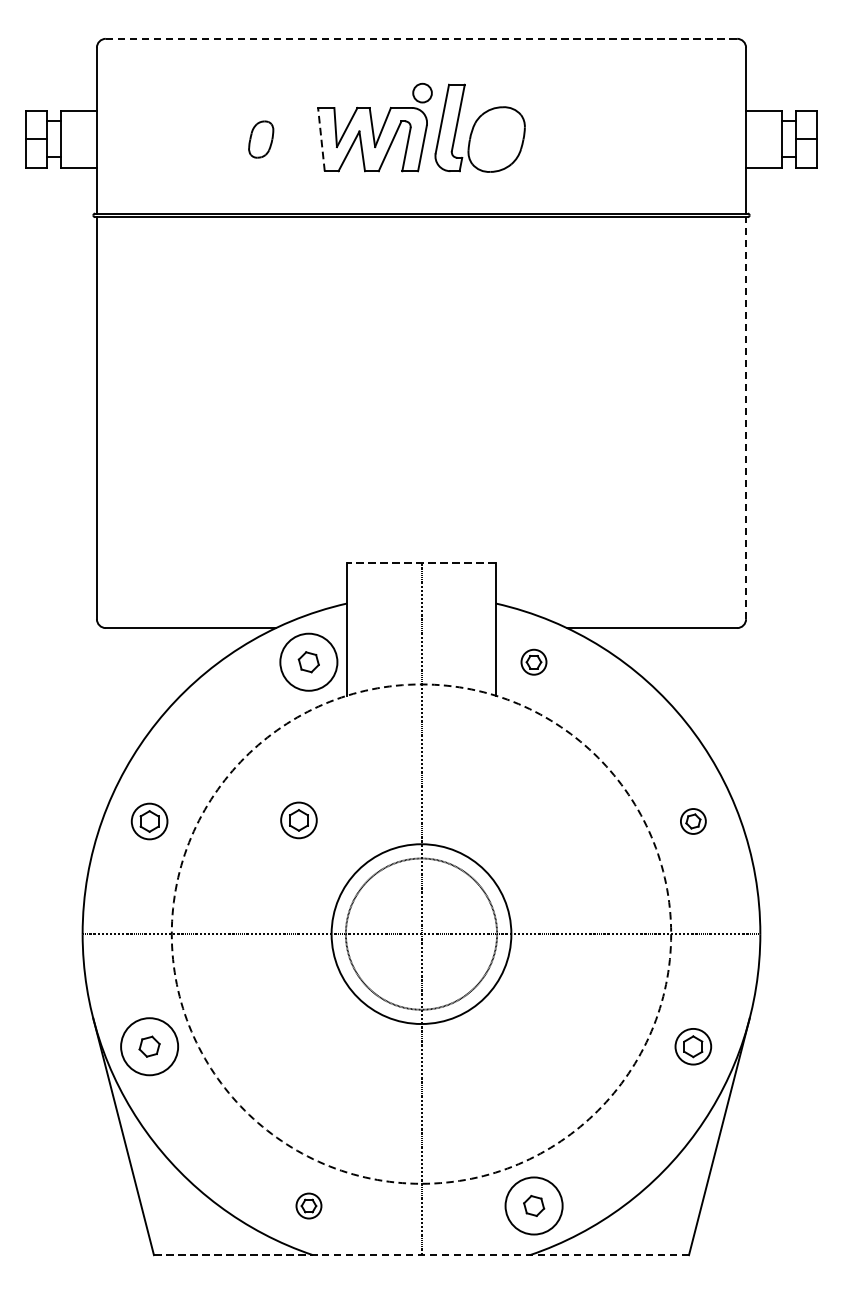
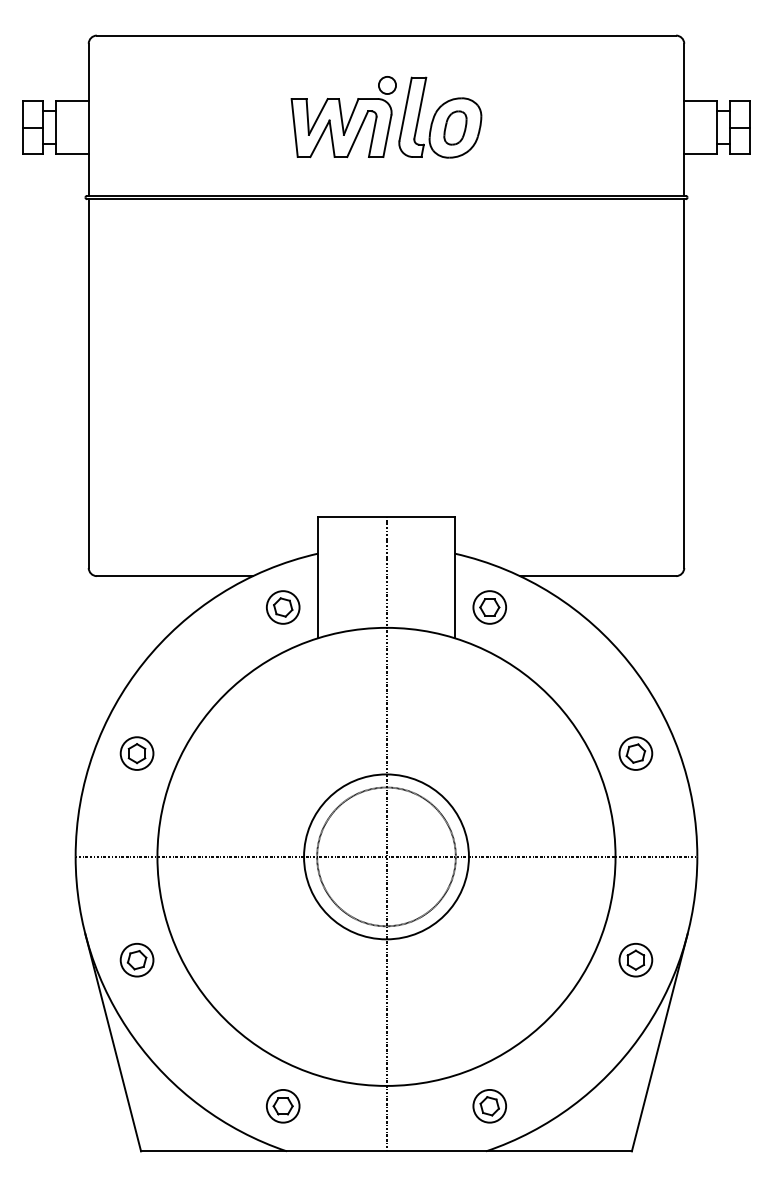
line: (421, 38) -> (386, 35), dashed -> solid
part: (261, 139) -> (455, 127), moved
line: (321, 139) -> (294, 127), dashed -> solid
line: (746, 418) -> (684, 383), dashed -> solid
line: (421, 563) -> (386, 516), dashed -> solid
circle: (308, 662) -> (282, 607), size x0.62
part: (533, 662) -> (489, 607), size x1.43
part: (298, 820) -> (273, 752), removed
part: (692, 821) -> (635, 753), size x1.43
circle: (421, 933) -> (386, 856), dashed -> solid
circle: (148, 1045) -> (136, 959), size x0.62
circle: (533, 1205) -> (489, 1105), size x0.62
part: (309, 1206) -> (283, 1106), size x1.43
line: (421, 1255) -> (386, 1151), dashed -> solid

